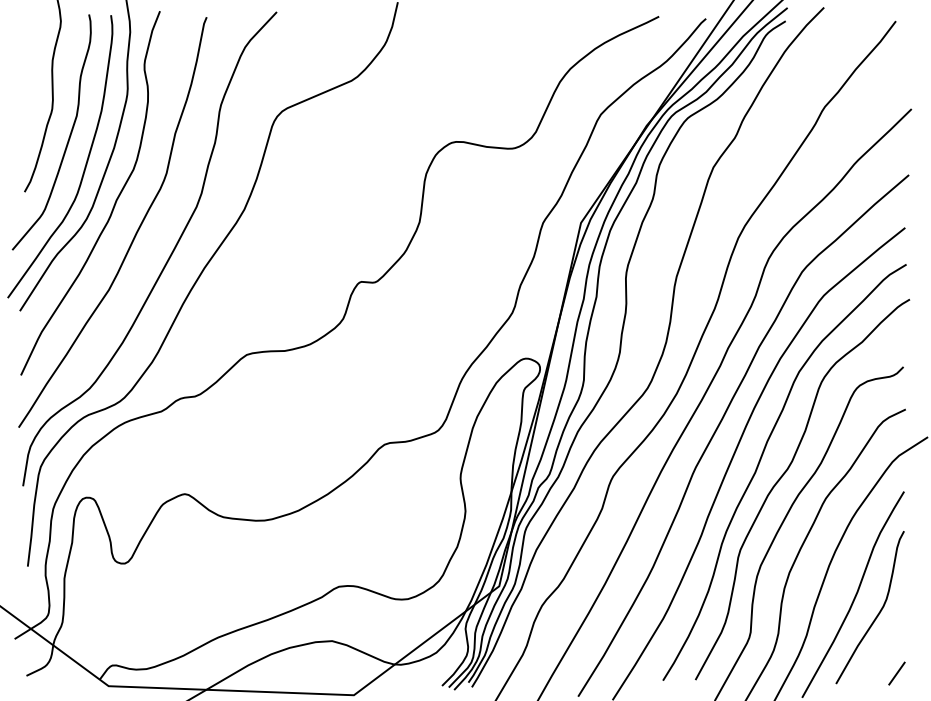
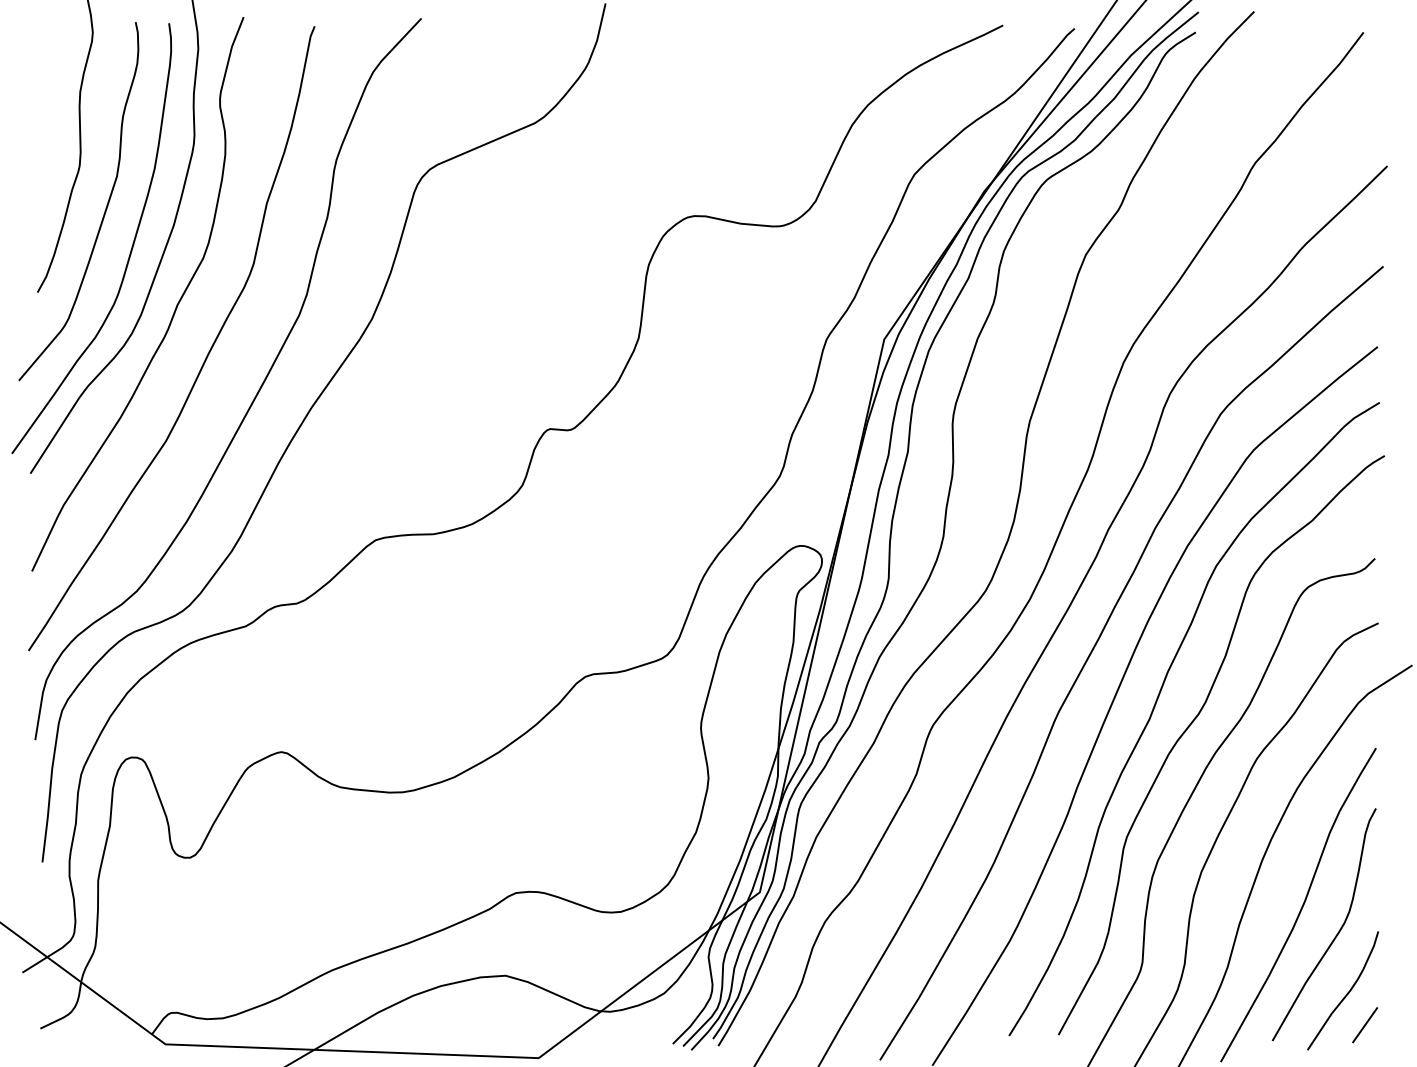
curve: (884, 652) -> (1346, 993), added

